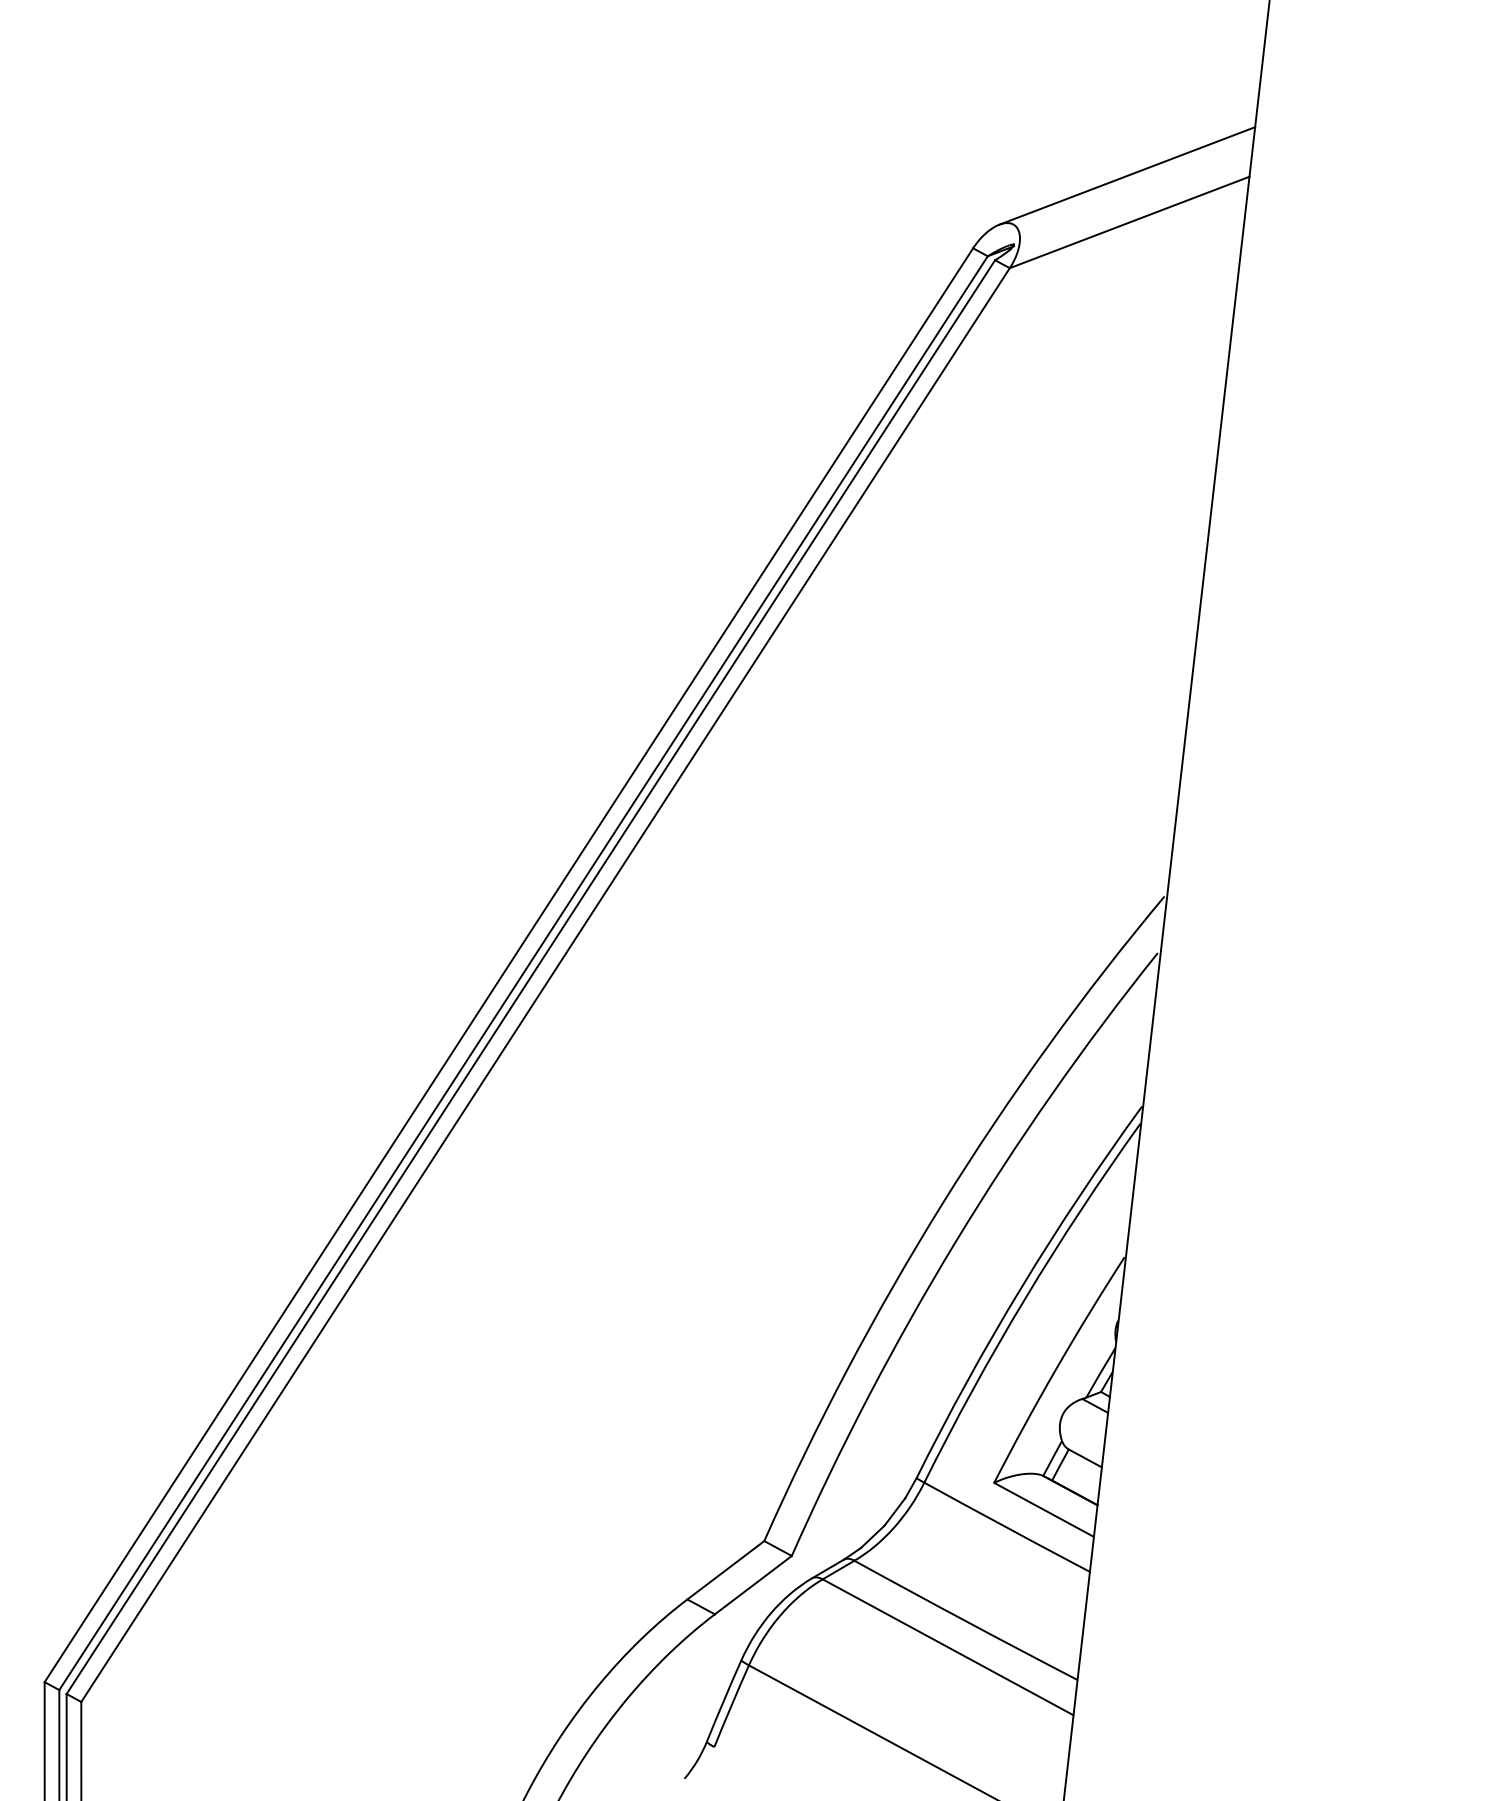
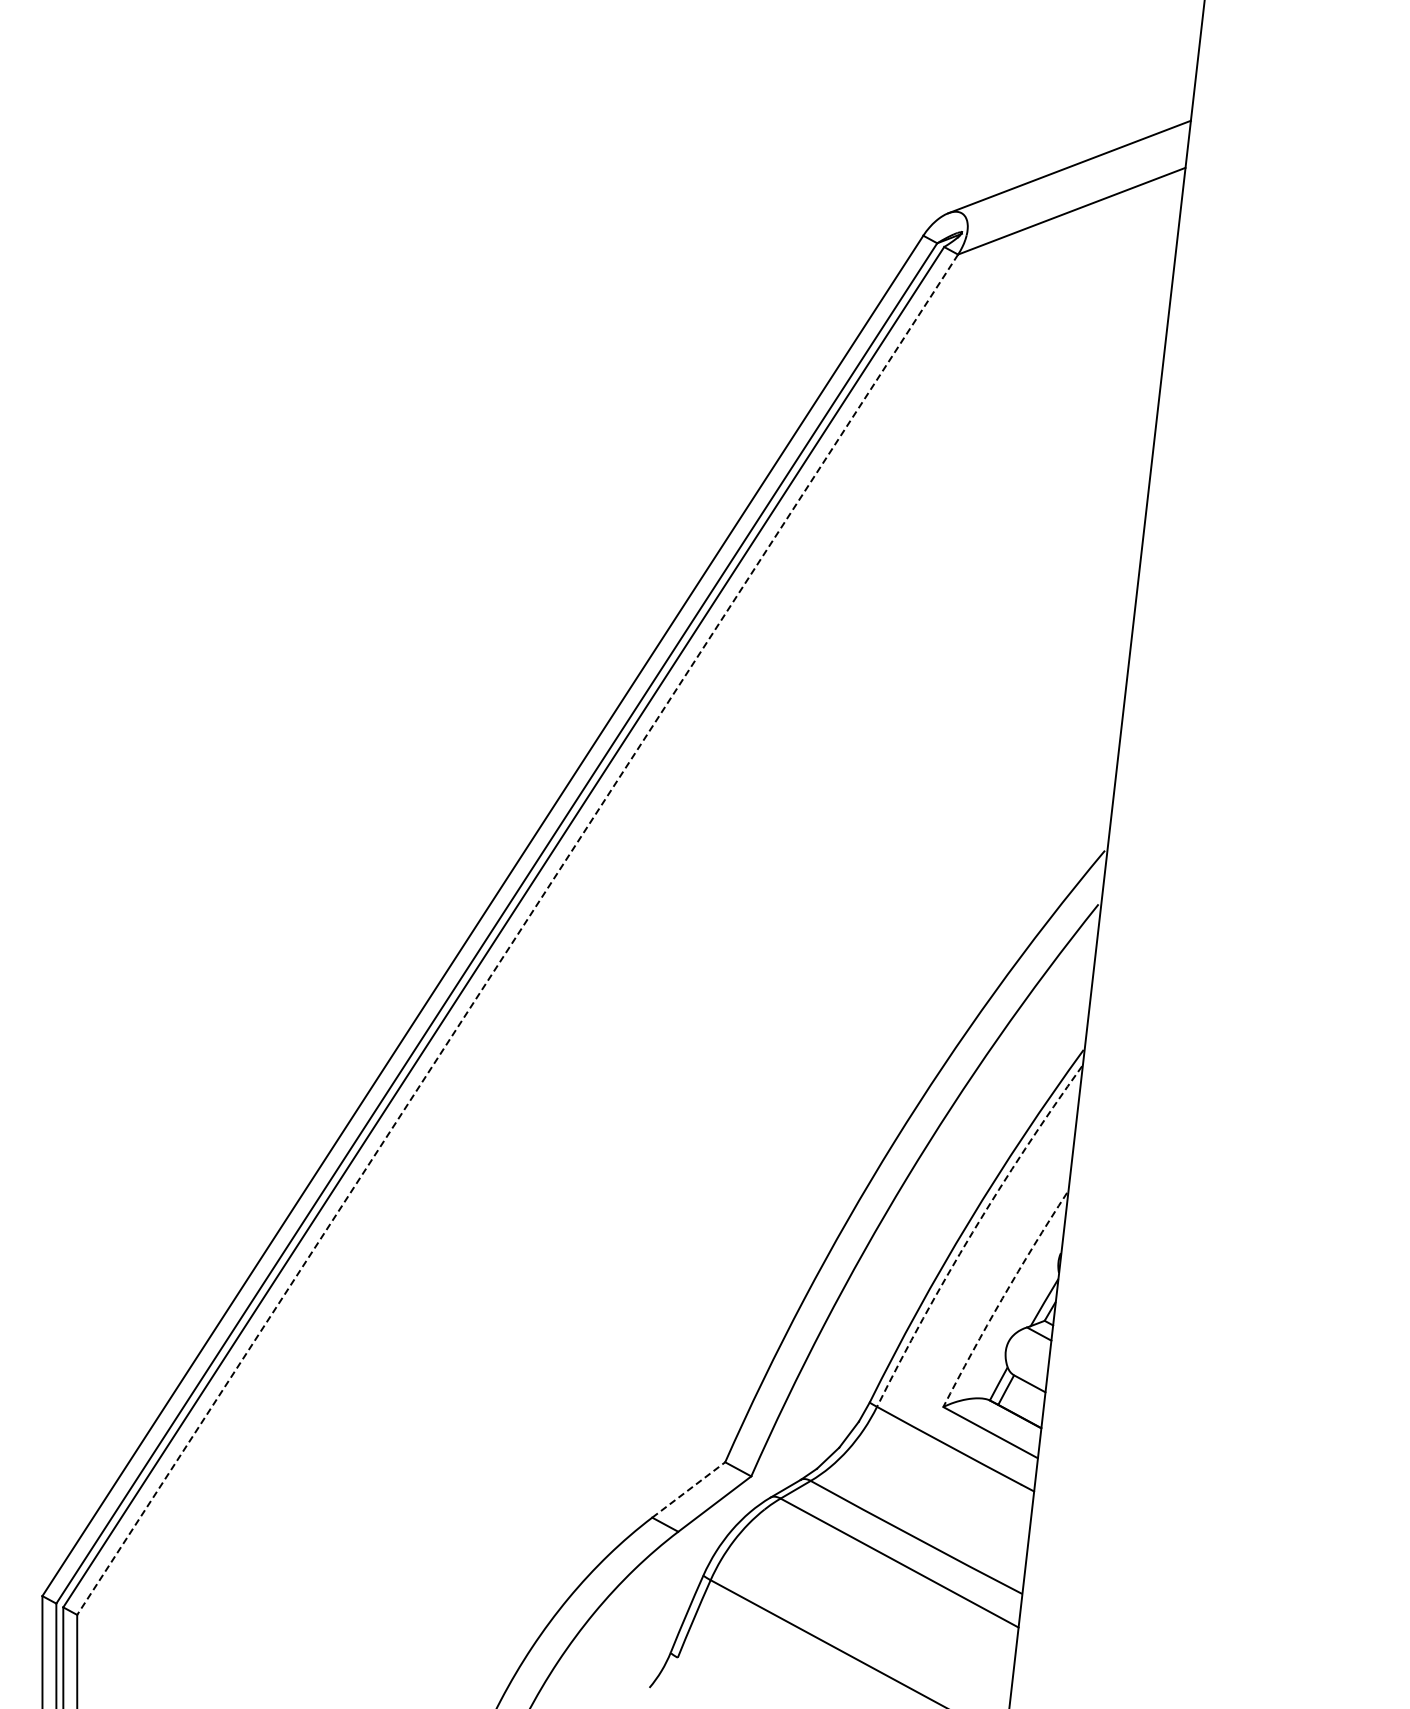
line: (545, 985) -> (517, 935), solid -> dashed
arc: (1024, 1298) -> (972, 1232), solid -> dashed
arc: (1056, 1368) -> (1002, 1298), solid -> dashed
line: (725, 1569) -> (688, 1489), solid -> dashed

